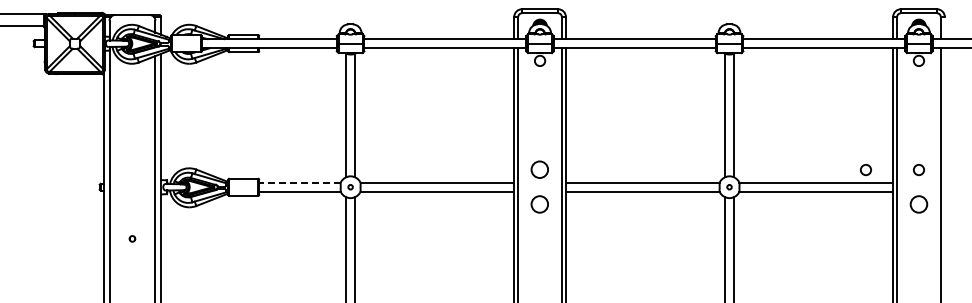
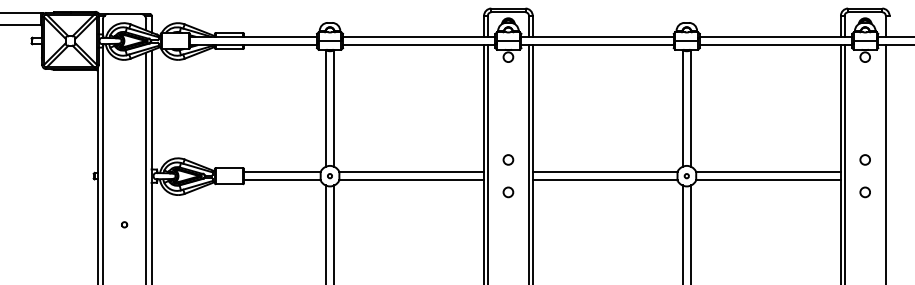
circle: (540, 170) -> (508, 160), size x0.62
circle: (865, 170) -> (814, 160), removed
line: (300, 182) -> (282, 171), dashed -> solid
circle: (540, 204) -> (508, 192), size x0.62
circle: (918, 204) -> (864, 192), size x0.62

